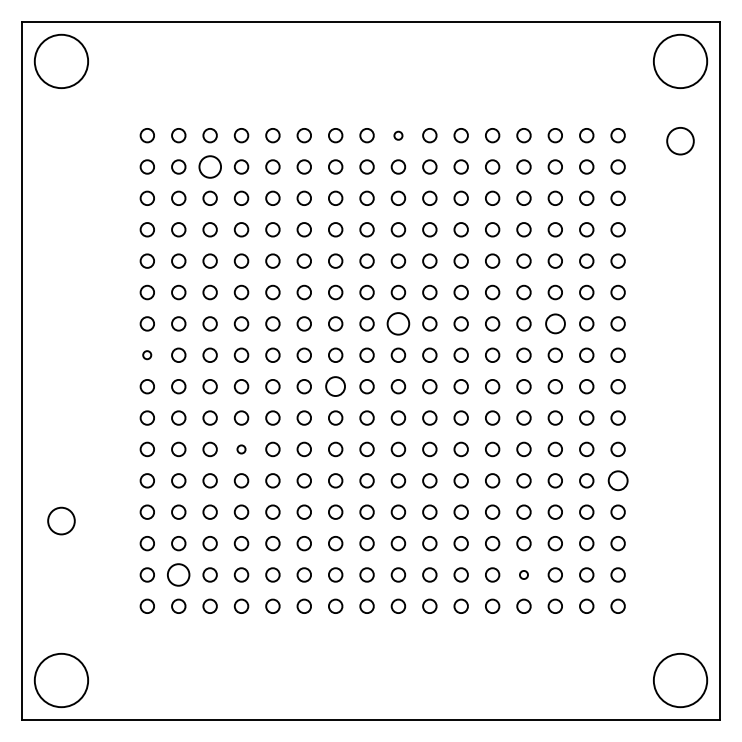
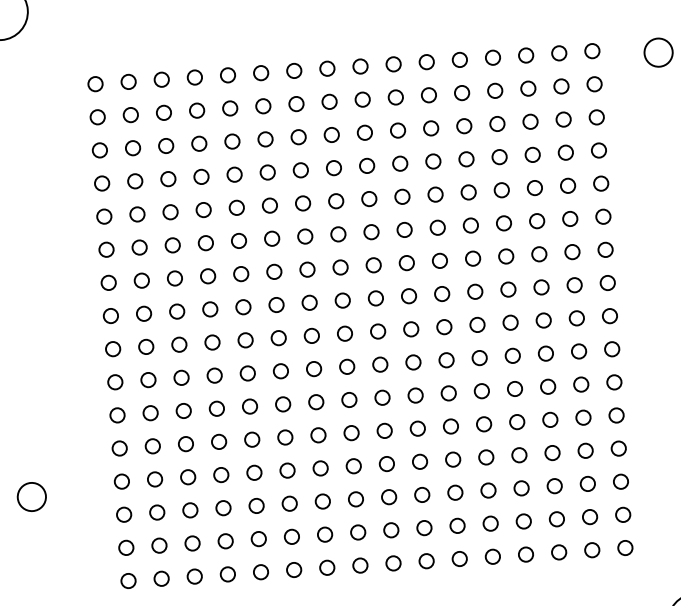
circle: (398, 135) -> (360, 66), size x1.67
circle: (209, 166) -> (163, 112), size x0.62
circle: (398, 323) -> (373, 264), size x0.62
circle: (554, 323) -> (538, 253), size x0.71
circle: (146, 354) -> (109, 315), size x1.67
circle: (335, 386) -> (311, 335), size x0.71
circle: (241, 449) -> (216, 408), size x1.67
circle: (617, 480) -> (615, 415), size x0.71
circle: (178, 574) -> (159, 545), size x0.62
circle: (523, 574) -> (523, 521), size x1.67

